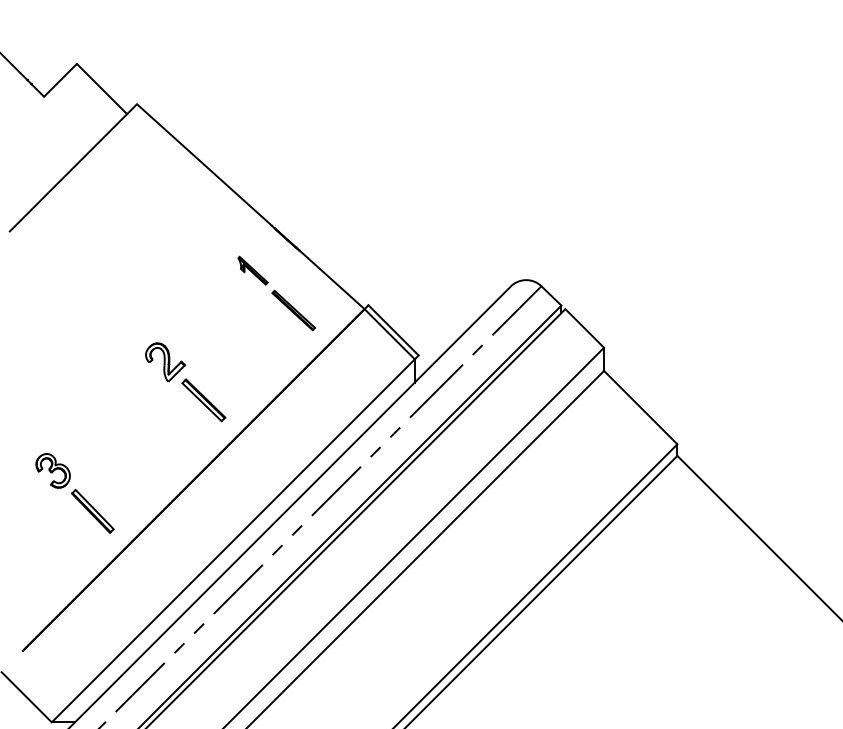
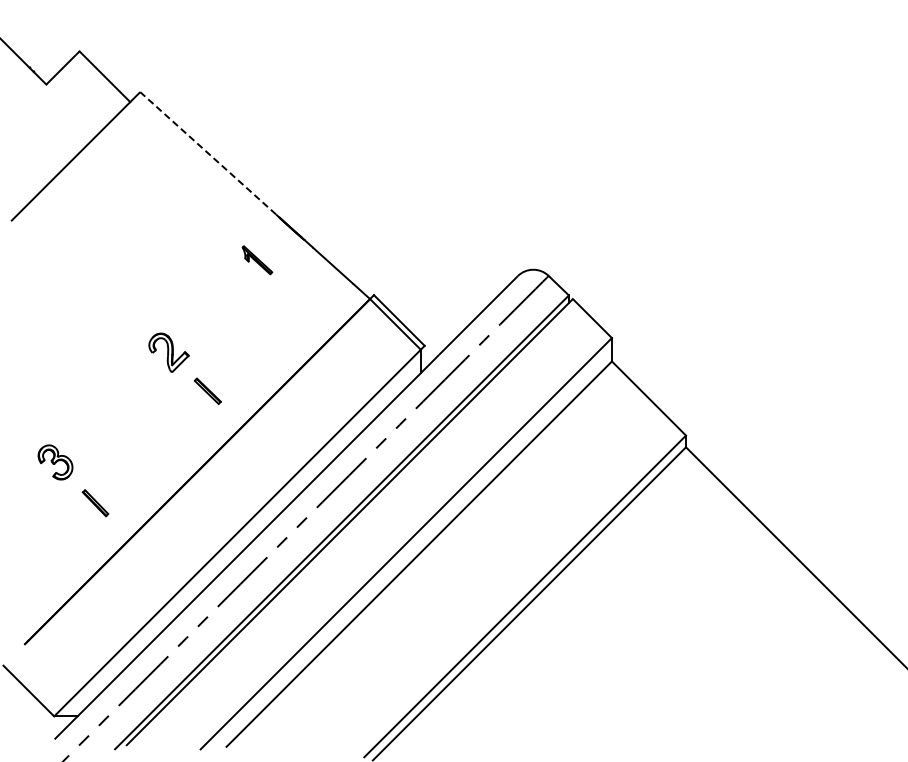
line: (203, 164) -> (207, 152), solid -> dashed
part: (293, 310) -> (298, 300), removed
part: (203, 400) -> (207, 391), size x0.6
part: (92, 510) -> (95, 502), size x0.6

